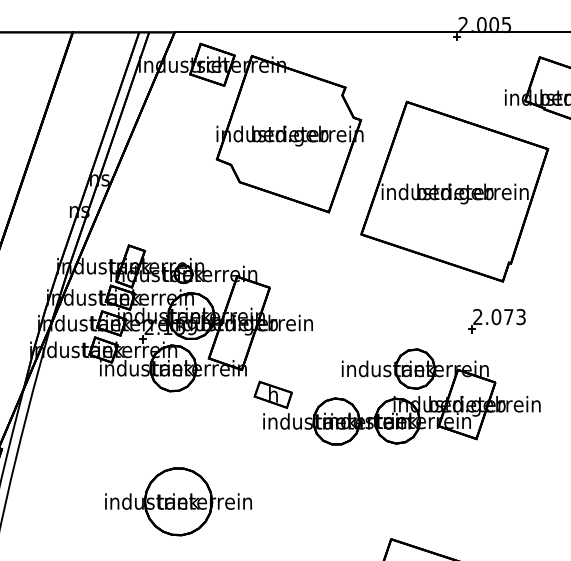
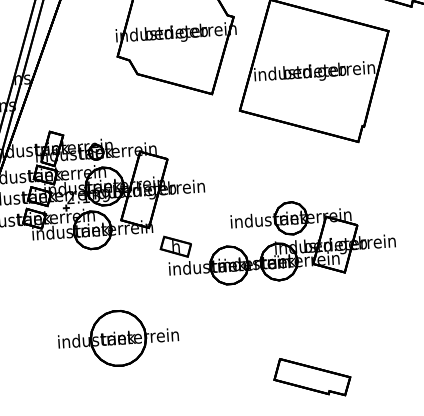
part: (496, 321) -> (355, 175), removed
part: (178, 501) -> (118, 338), moved

